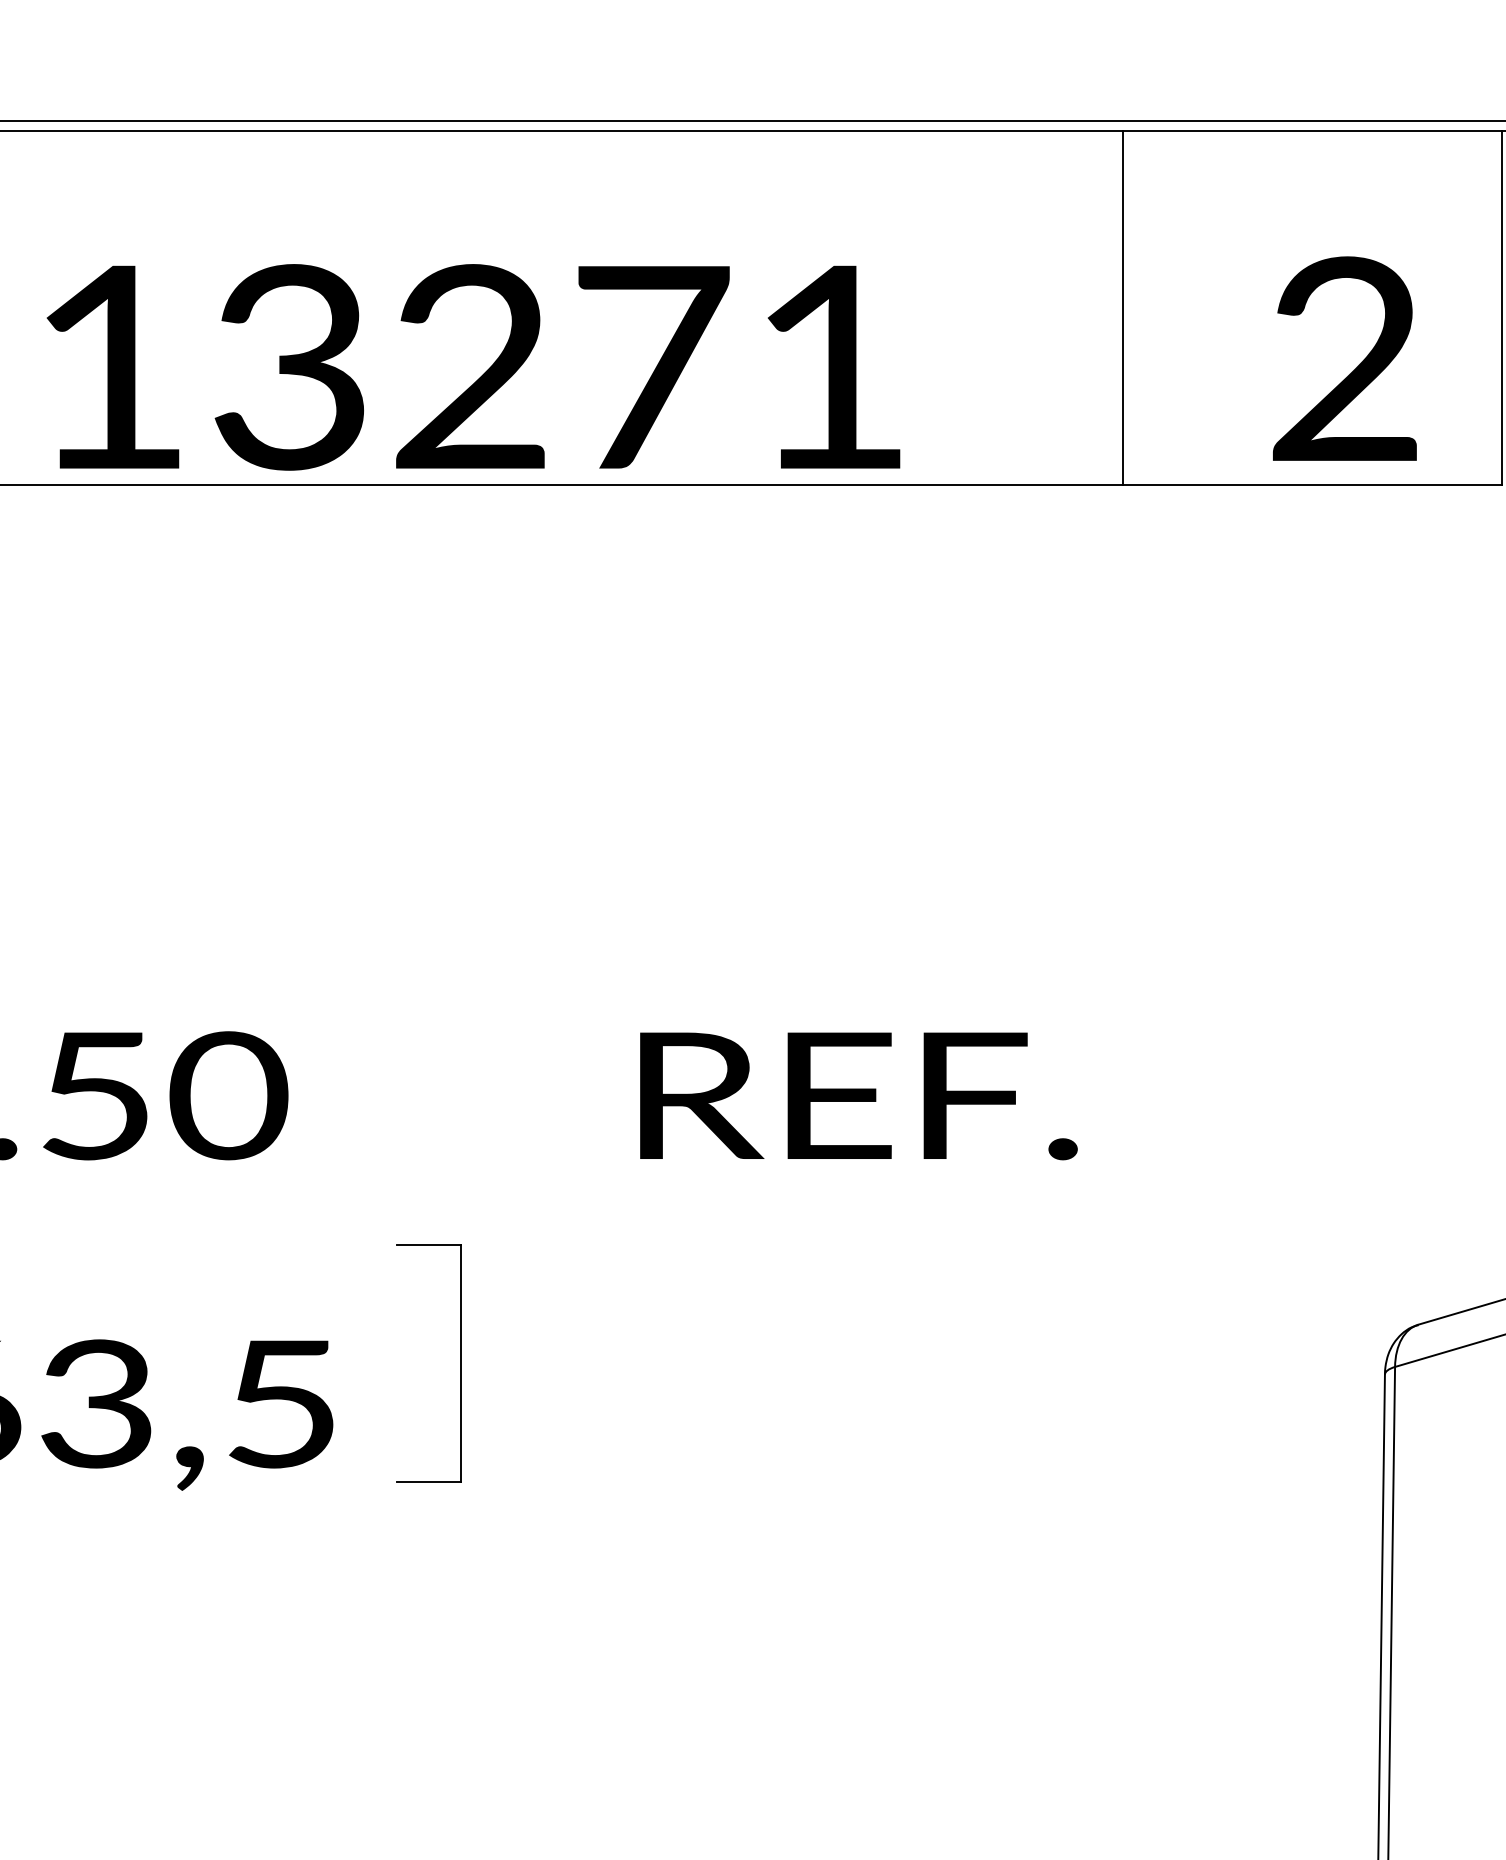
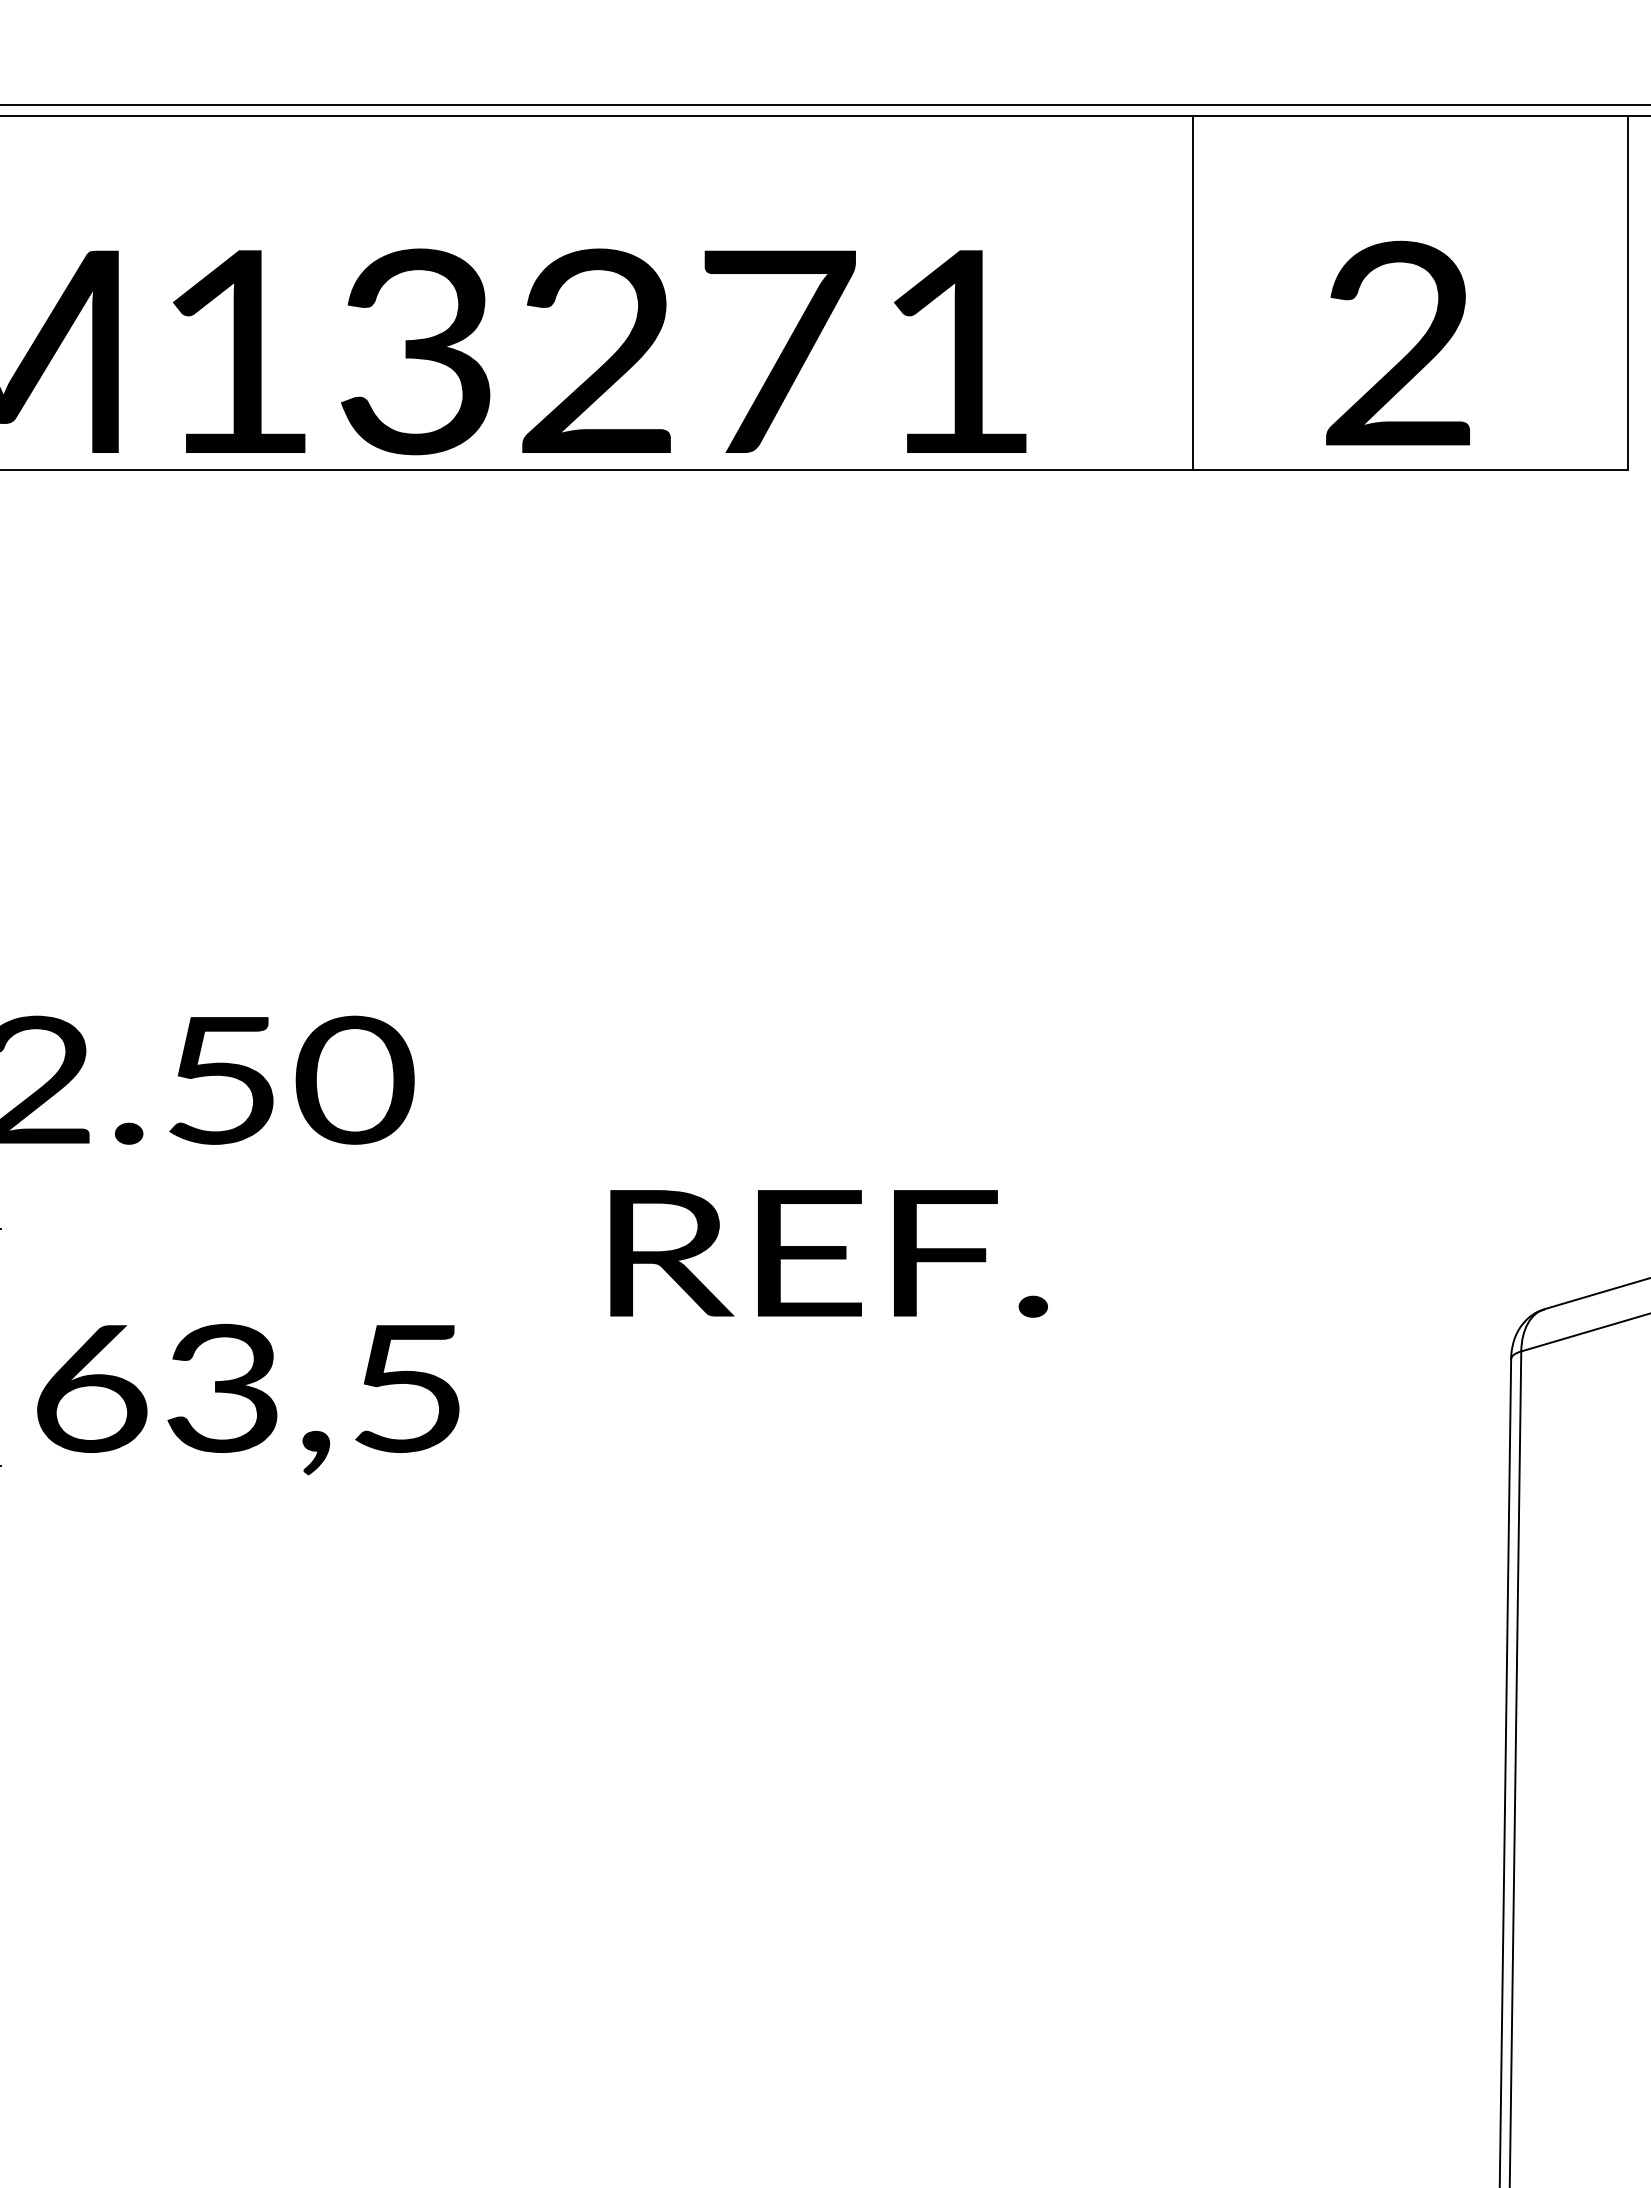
line: (1123, 308) -> (1193, 292), moved
text: (1344, 358) -> (1397, 342), moved
text: (858, 1096) -> (828, 1253), moved
part: (460, 1363) -> (586, 1347), removed

